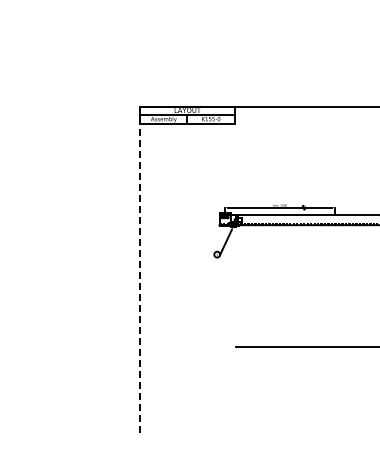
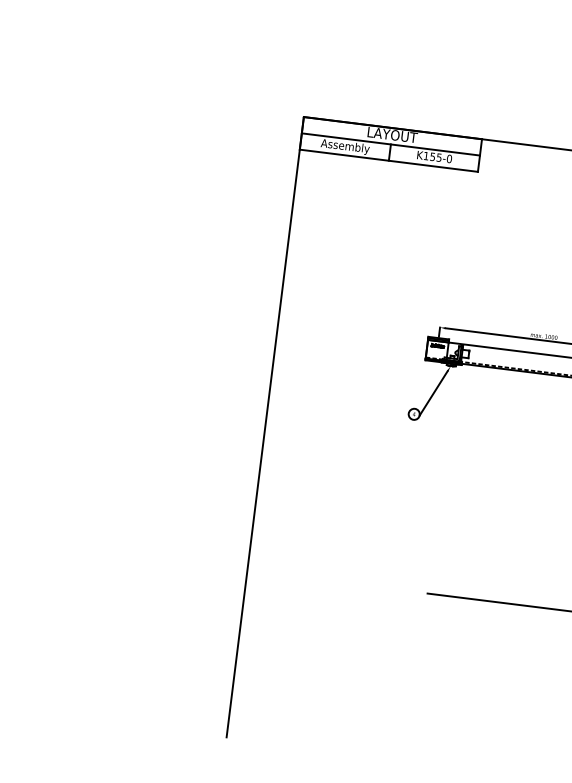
line: (140, 271) -> (265, 428), dashed -> solid

